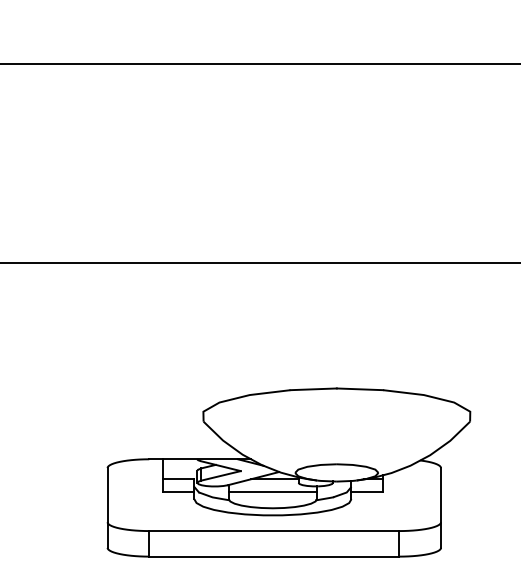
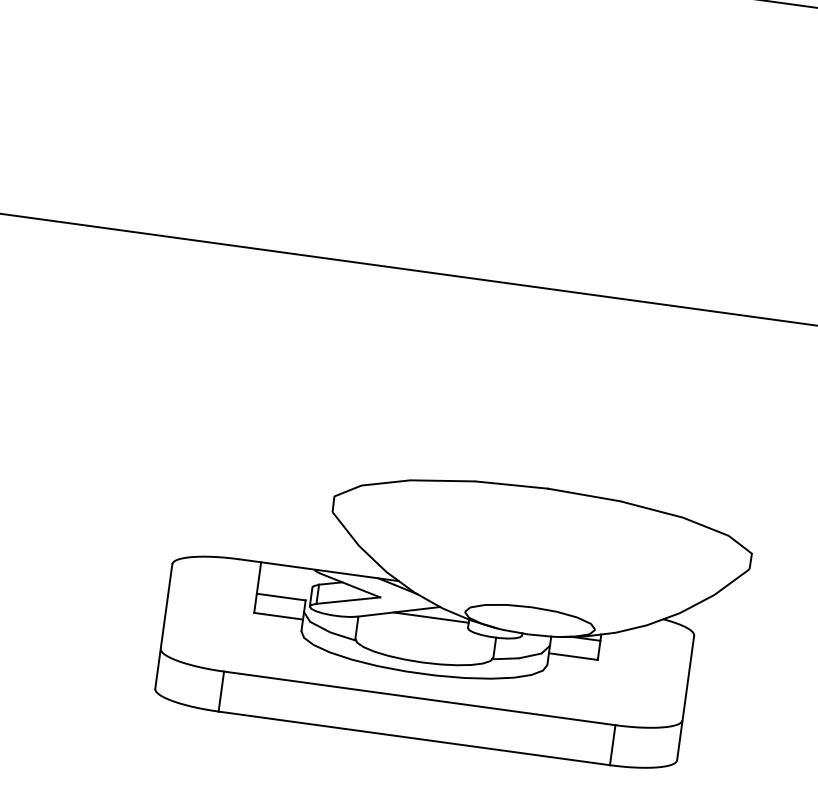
line: (272, 491) -> (425, 636), removed

